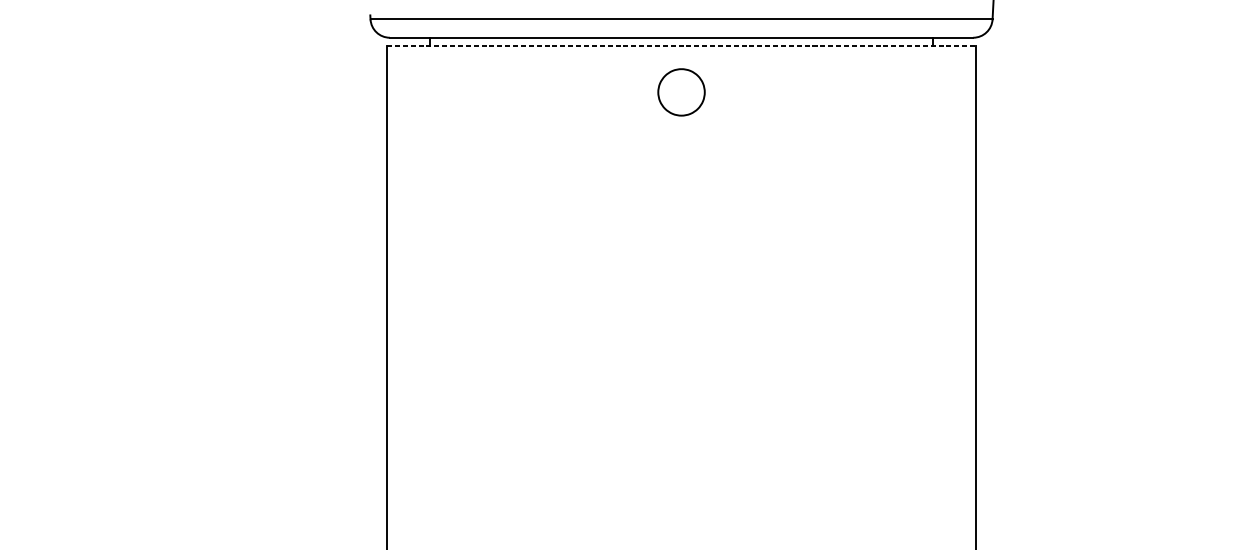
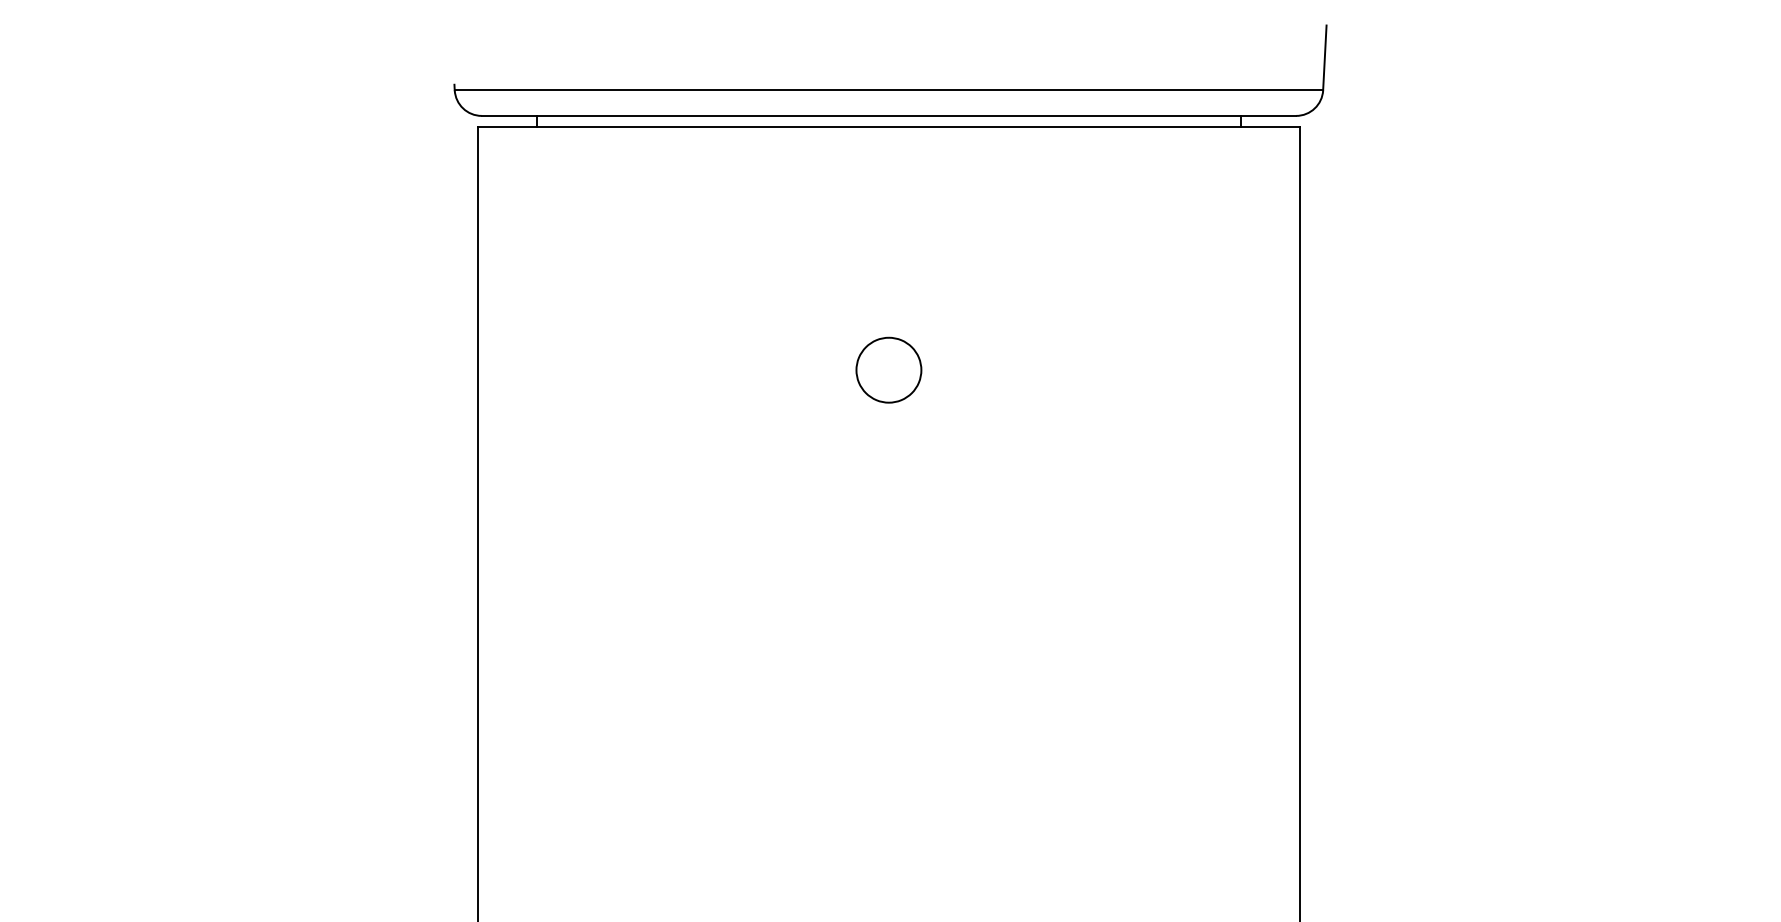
line: (681, 45) -> (889, 126), dashed -> solid
part: (681, 91) -> (888, 369), moved

